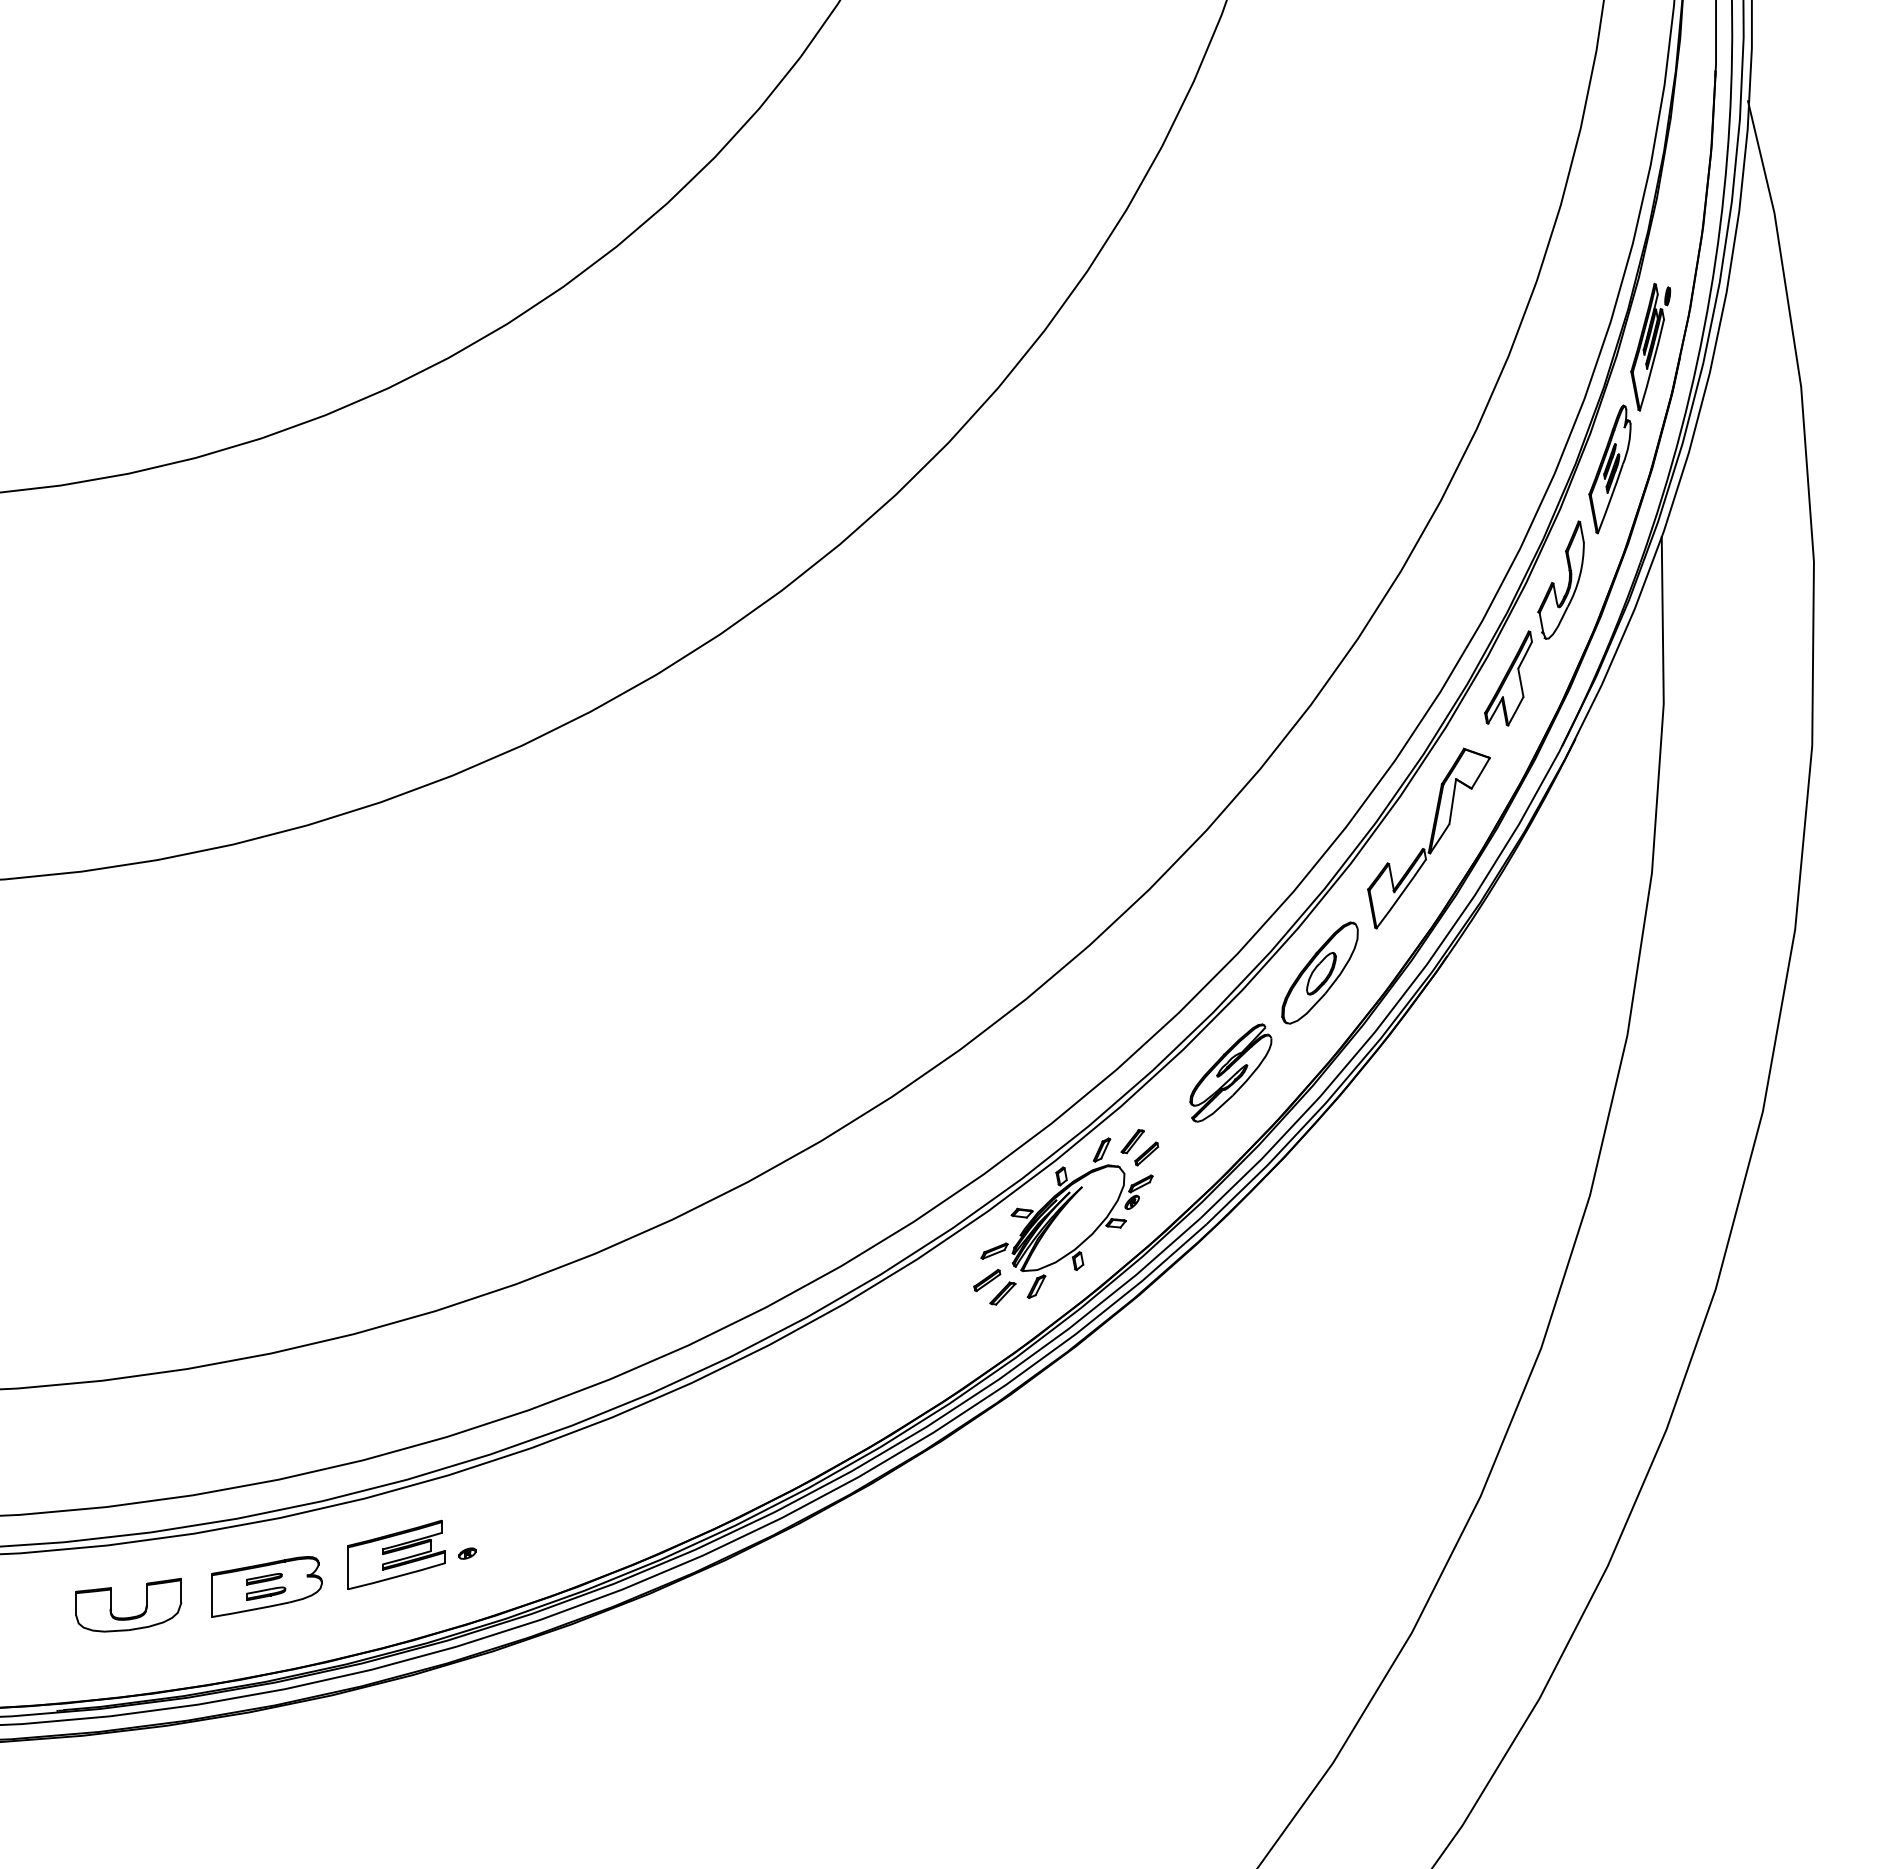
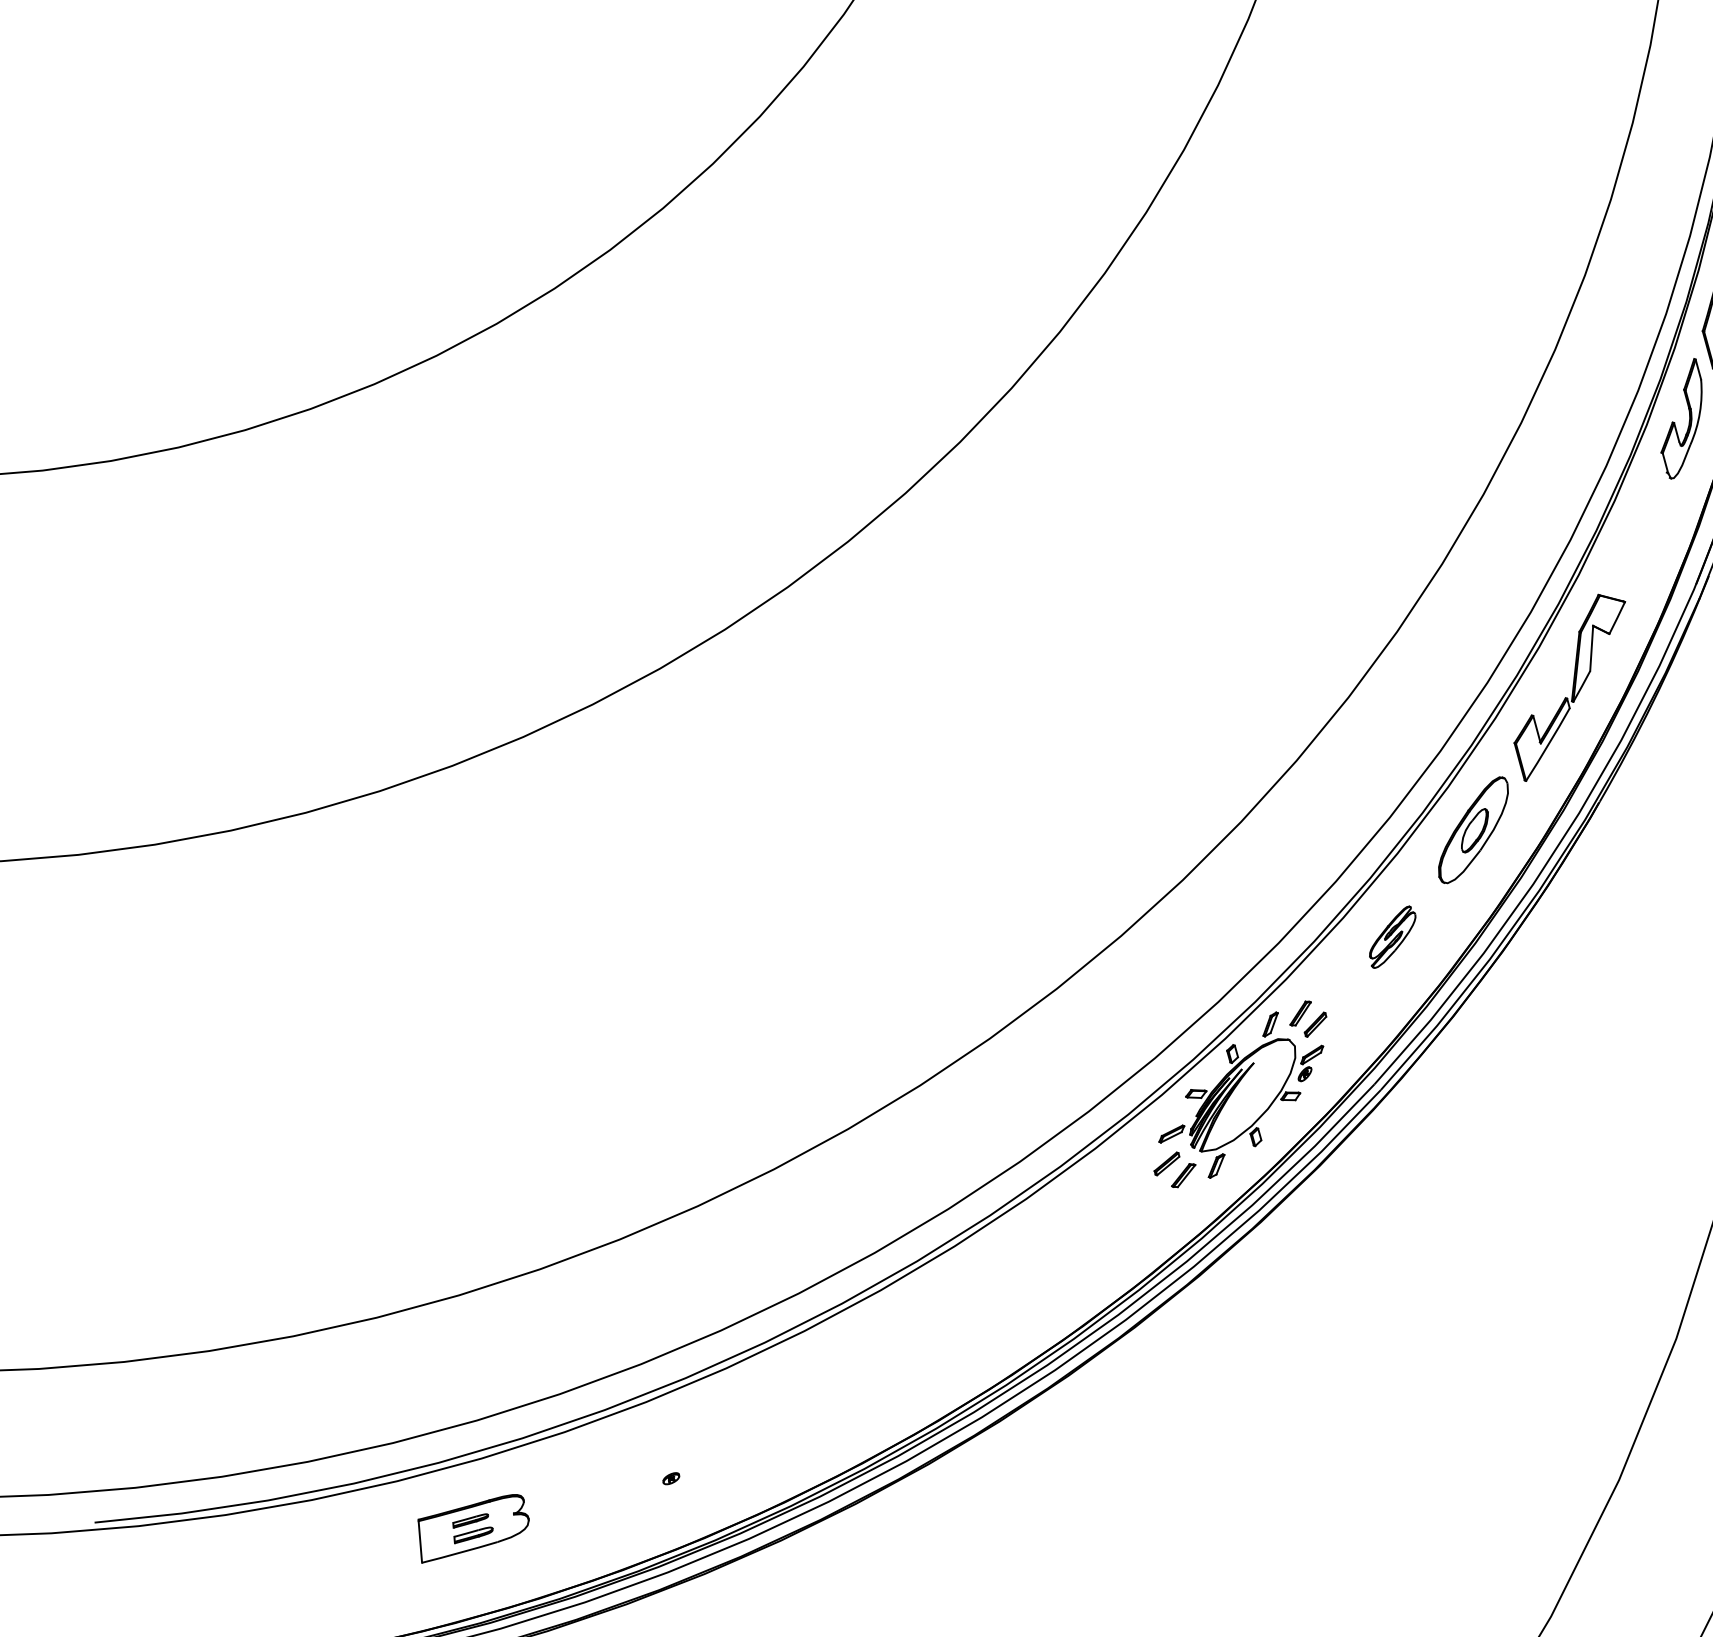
part: (1508, 678) -> (1637, 521), removed
part: (1230, 1072) -> (1392, 936), size x0.6
part: (396, 1554) -> (600, 1485), removed
part: (130, 1616) -> (340, 1568), removed

